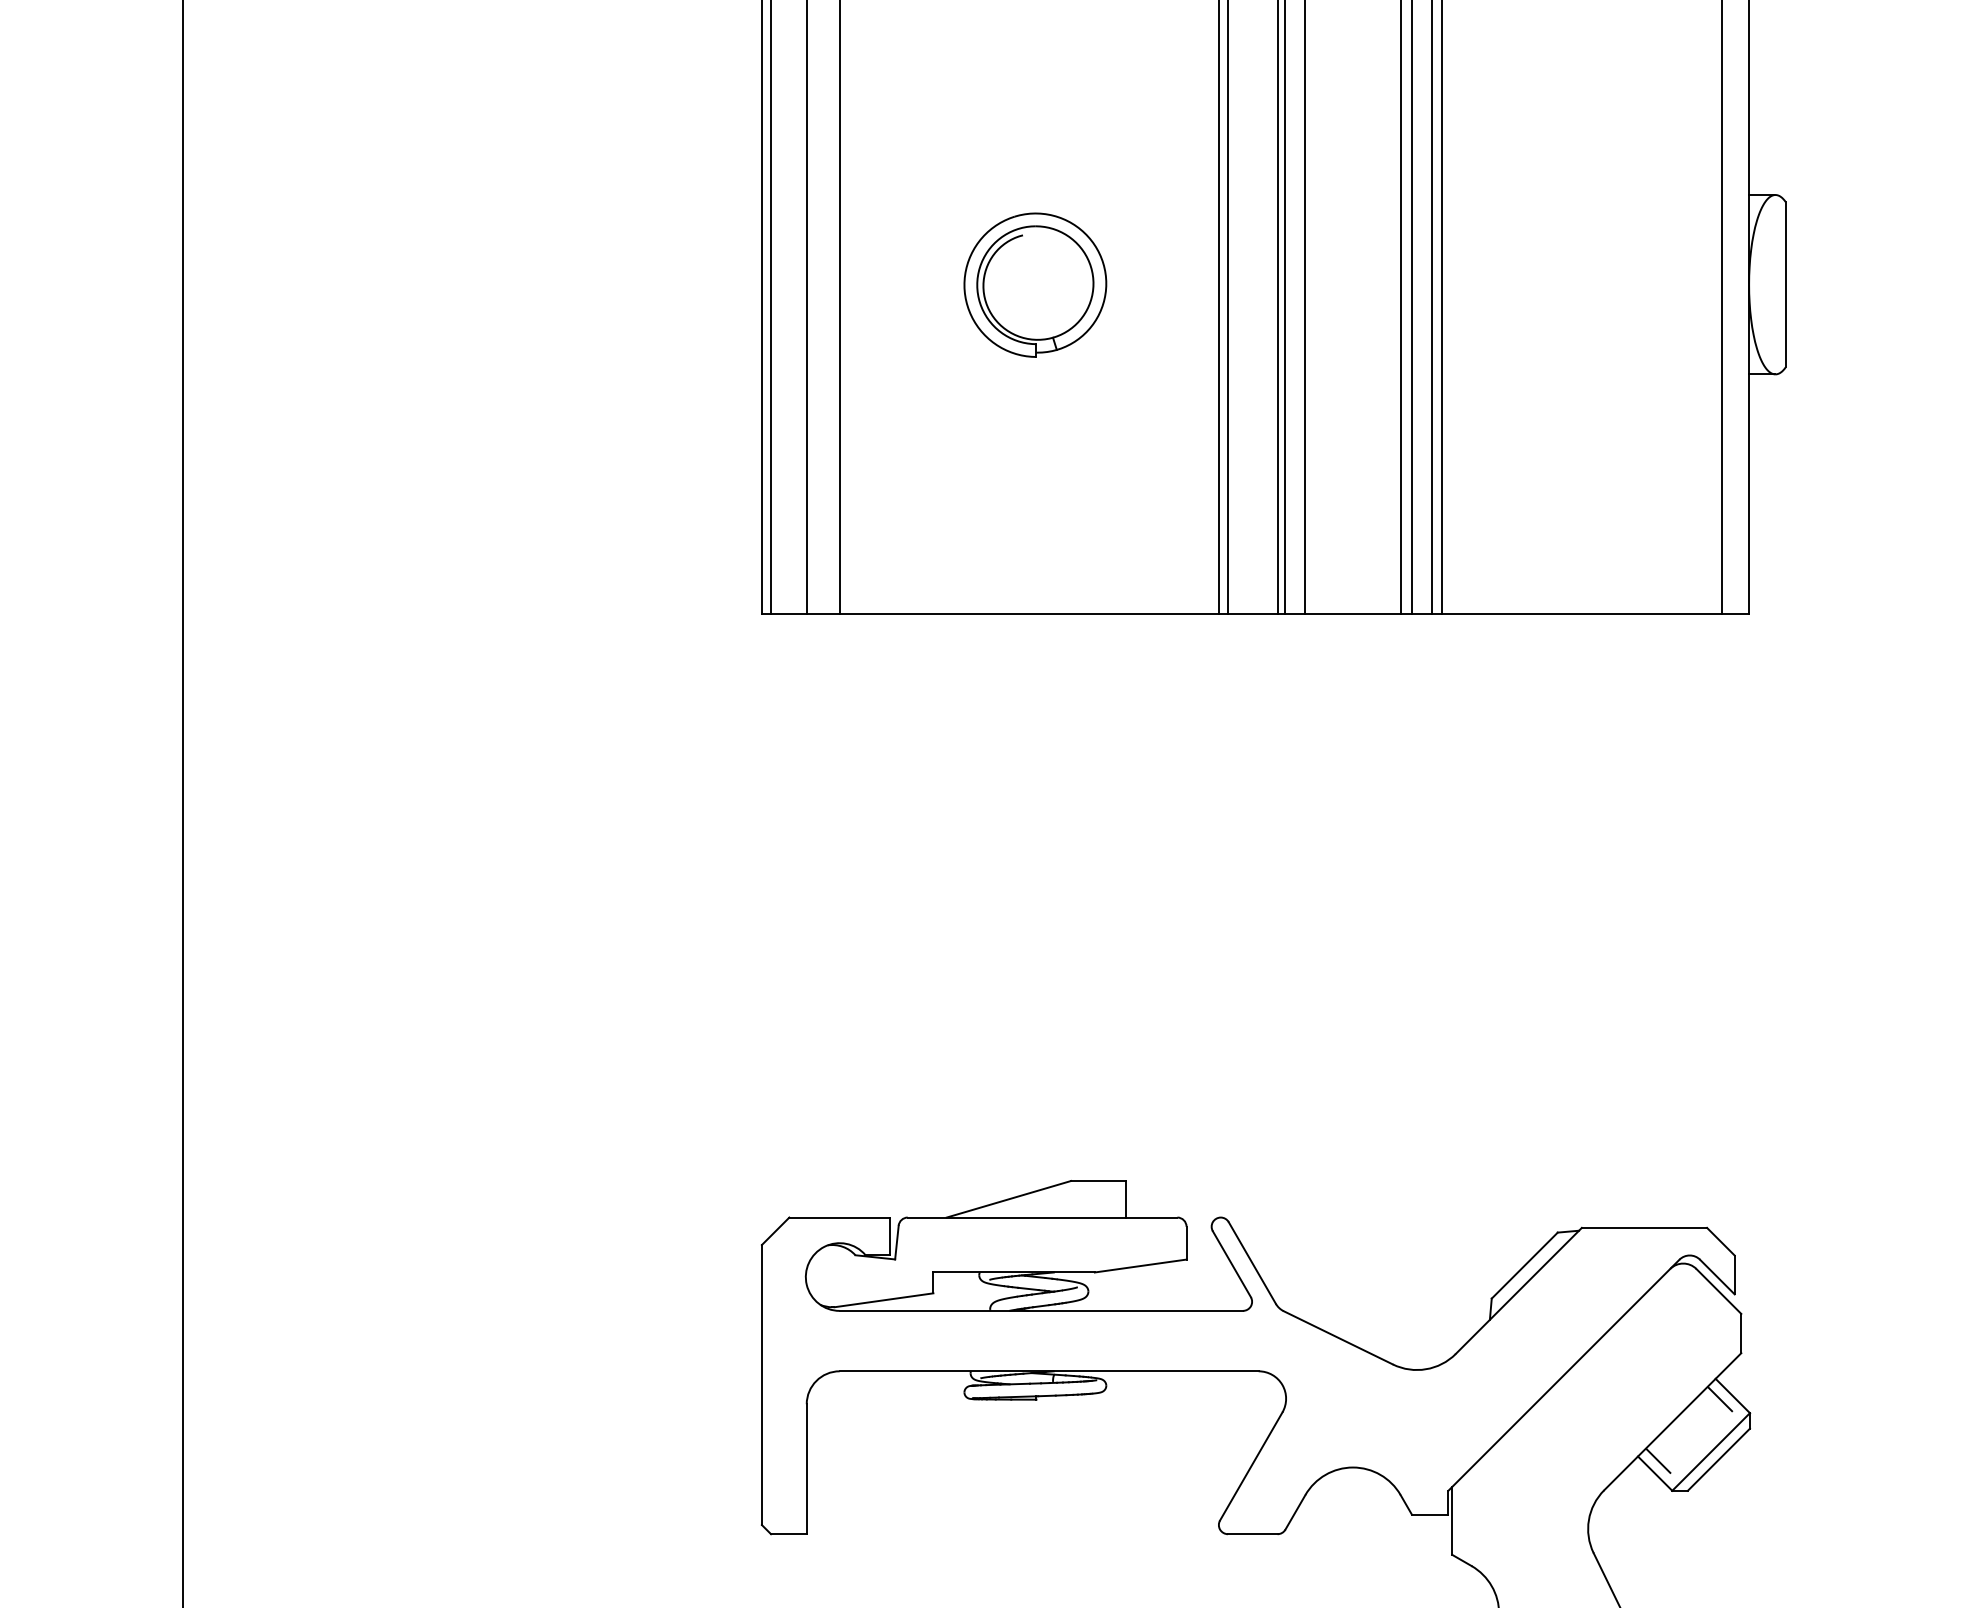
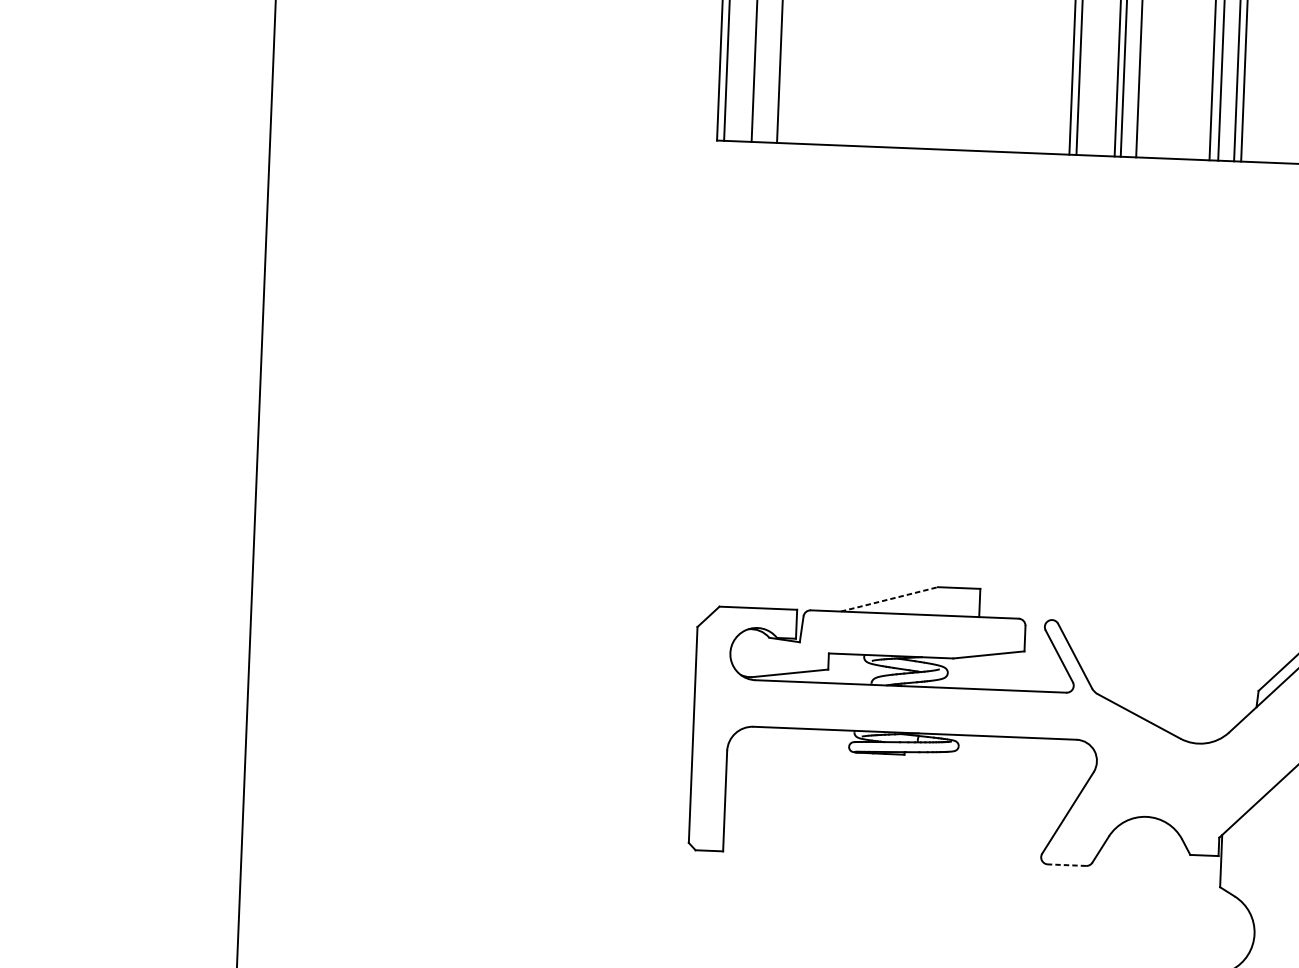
line: (1009, 1199) -> (889, 599), solid -> dashed
line: (1252, 1534) -> (1066, 865), solid -> dashed

